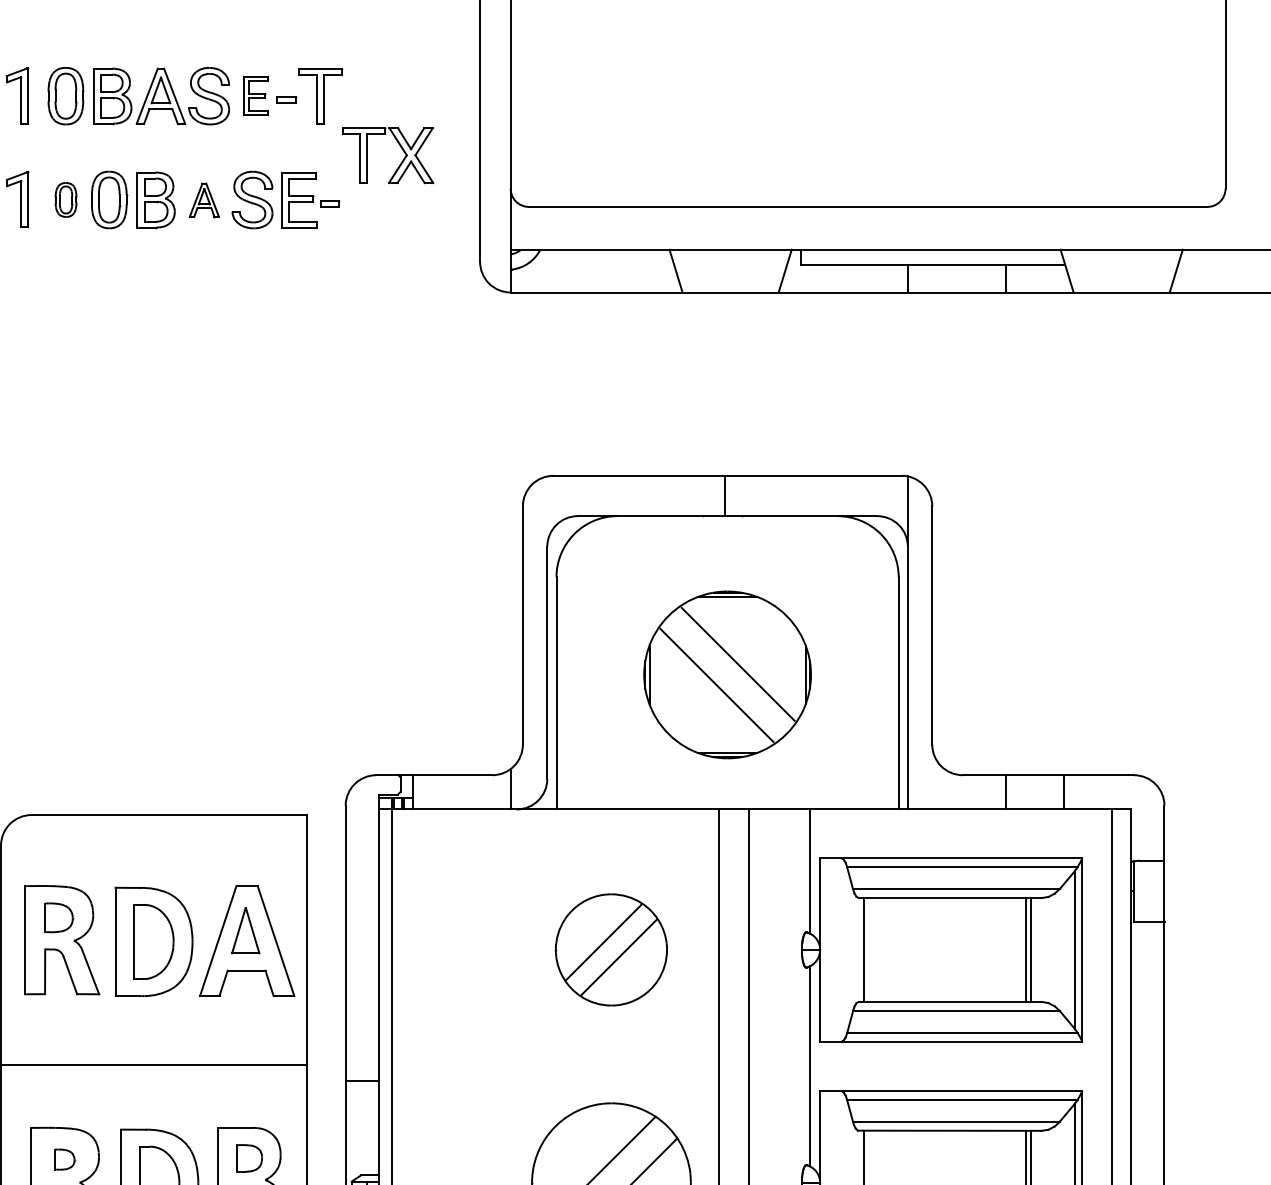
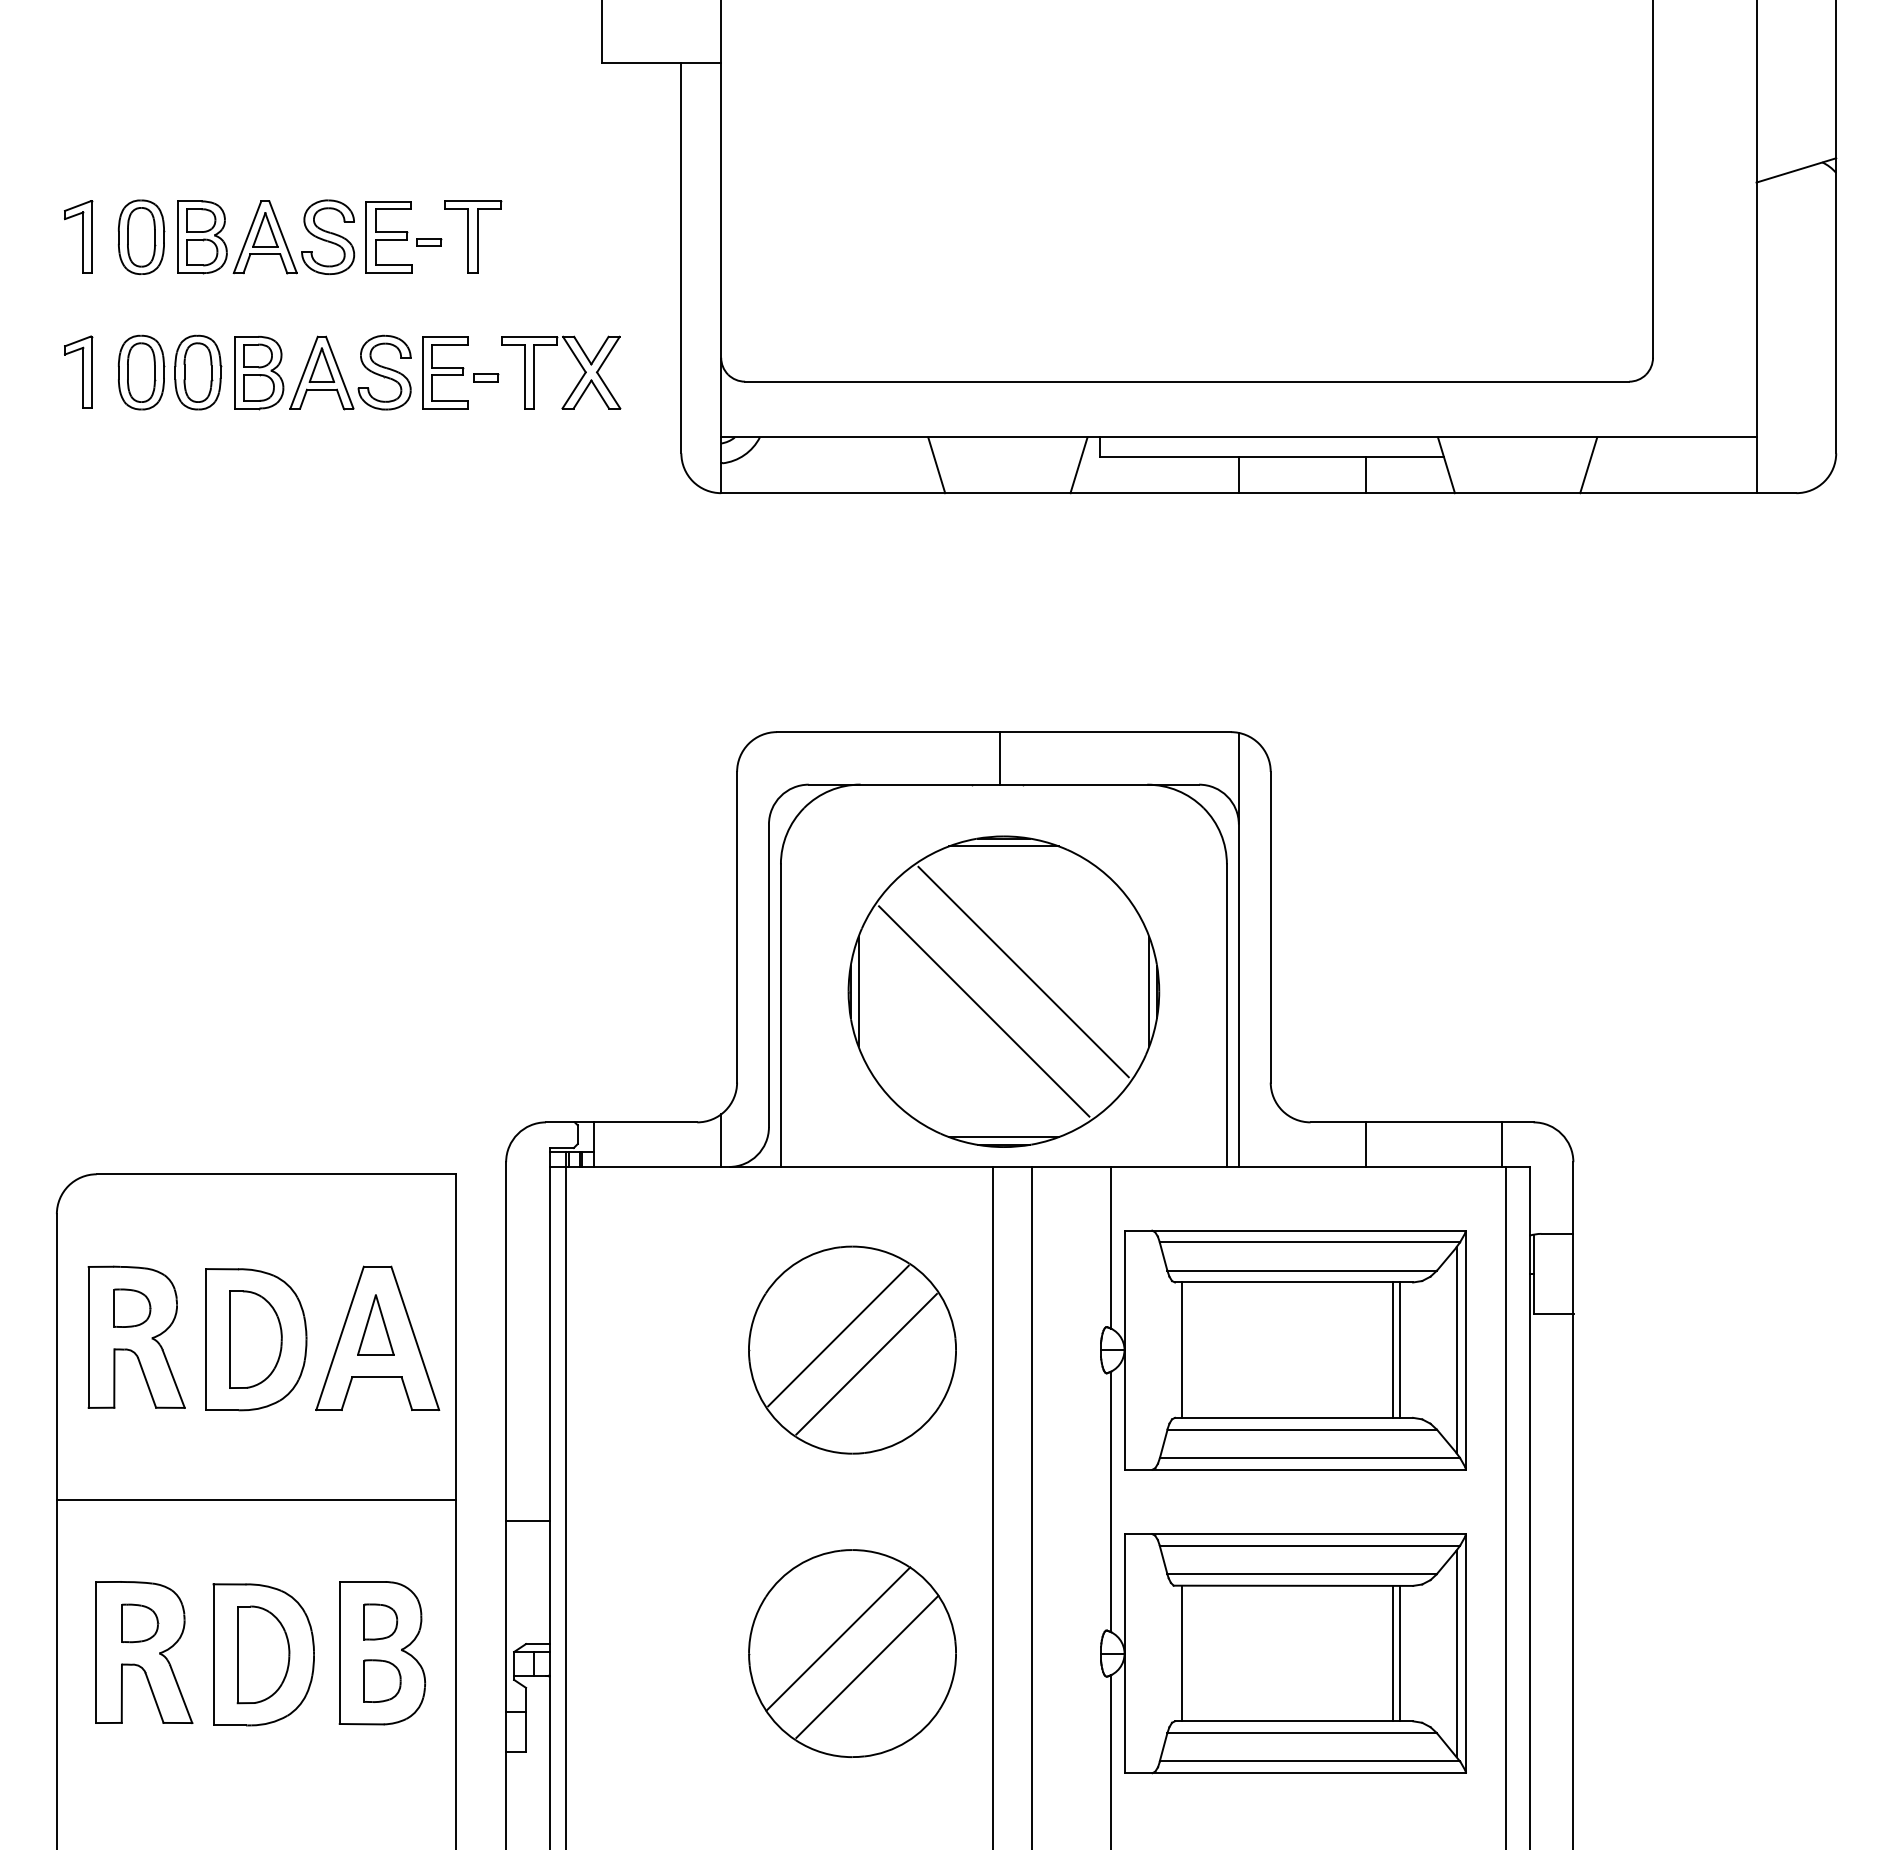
part: (255, 96) -> (388, 237), size x1.43
part: (399, 164) -> (576, 384), moved
part: (65, 199) -> (141, 372), size x1.67
part: (204, 199) -> (321, 372), size x1.67
part: (727, 674) -> (1003, 991), size x1.43
line: (1064, 792) -> (1501, 1144), moved
part: (611, 949) -> (852, 1349), size x1.43
part: (65, 1159) -> (140, 1623), size x1.43

